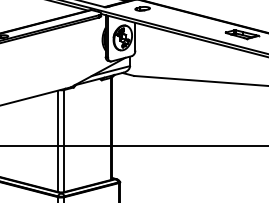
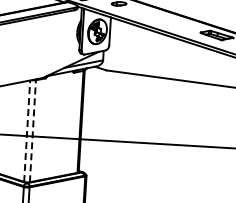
line: (64, 140) -> (33, 130), solid -> dashed
line: (58, 141) -> (27, 131), solid -> dashed

